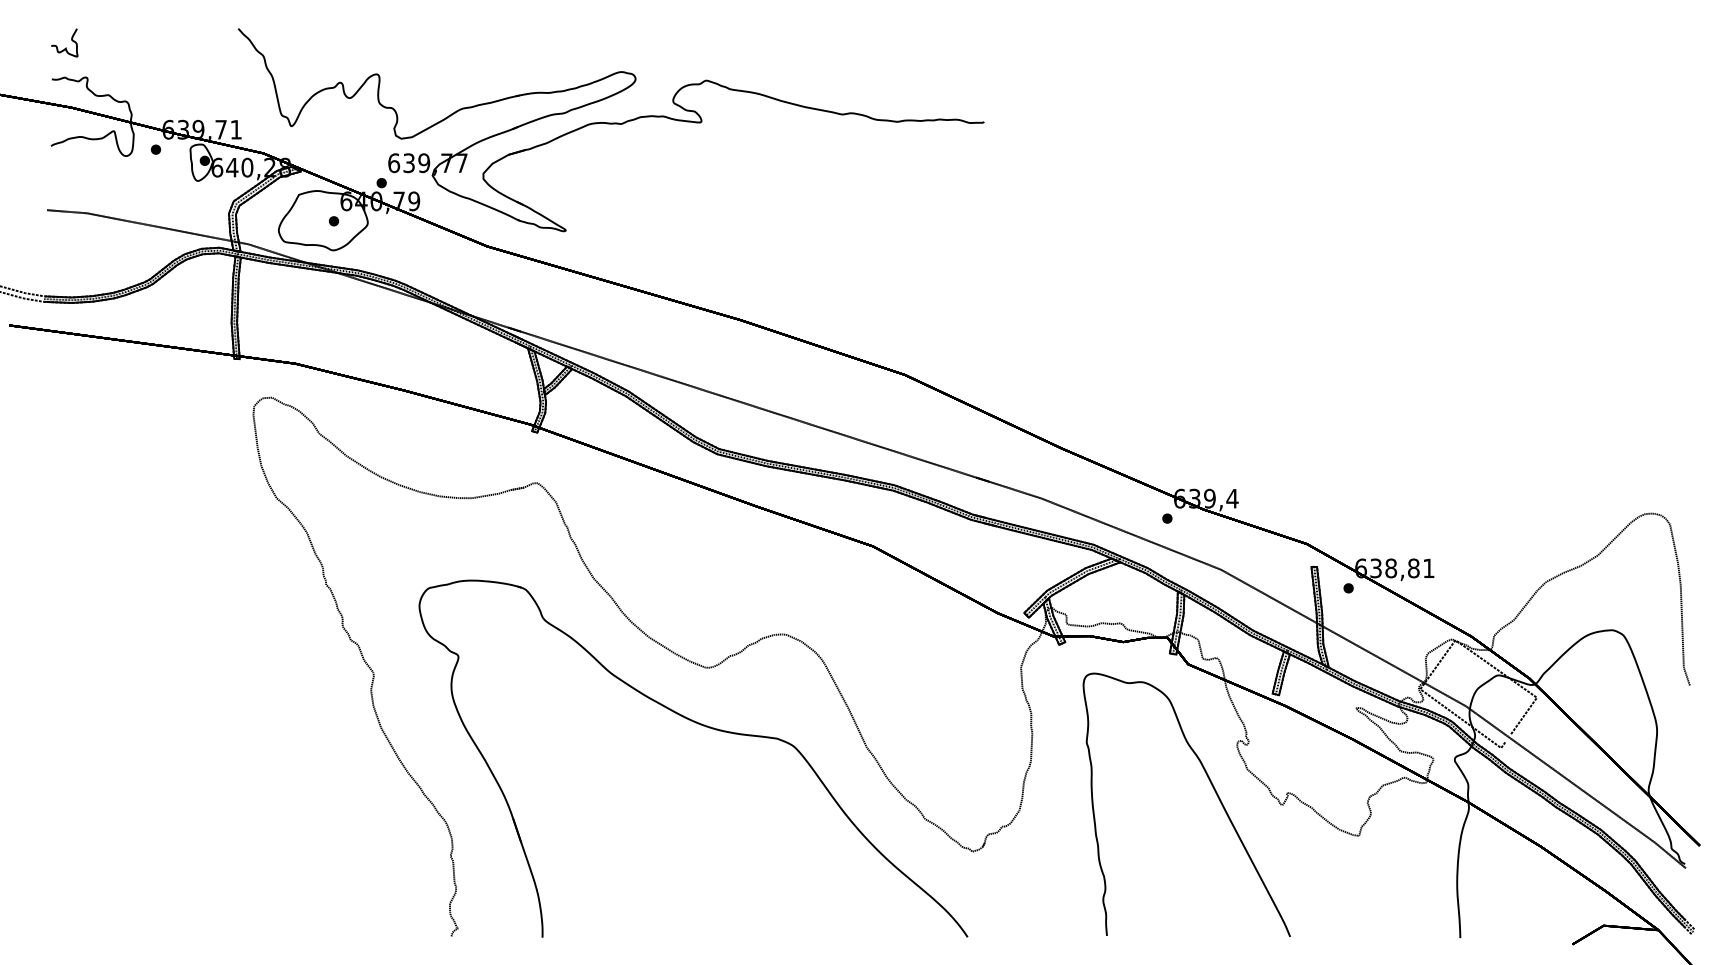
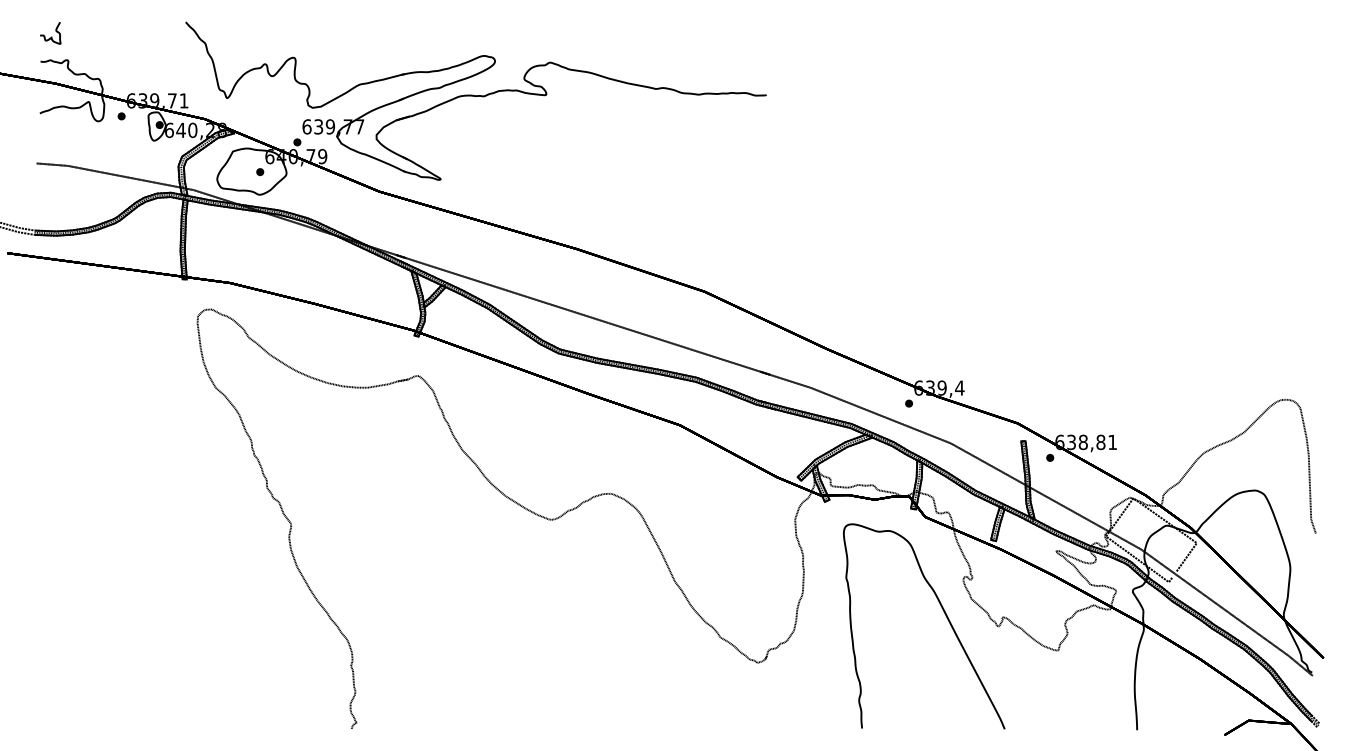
part: (702, 726) -> (547, 565), removed

